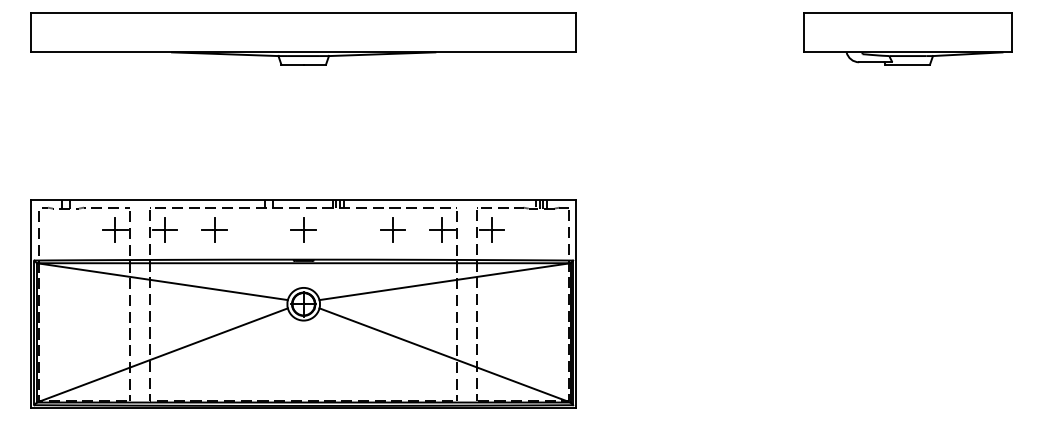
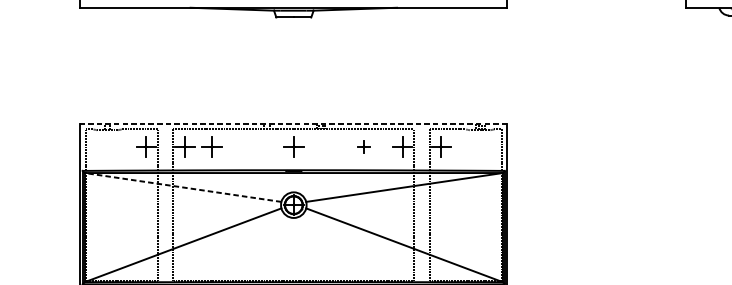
line: (303, 200) -> (293, 123), solid -> dashed
part: (214, 229) -> (212, 146), moved
part: (392, 229) -> (363, 146), size x0.6
line: (162, 281) -> (183, 187), solid -> dashed

